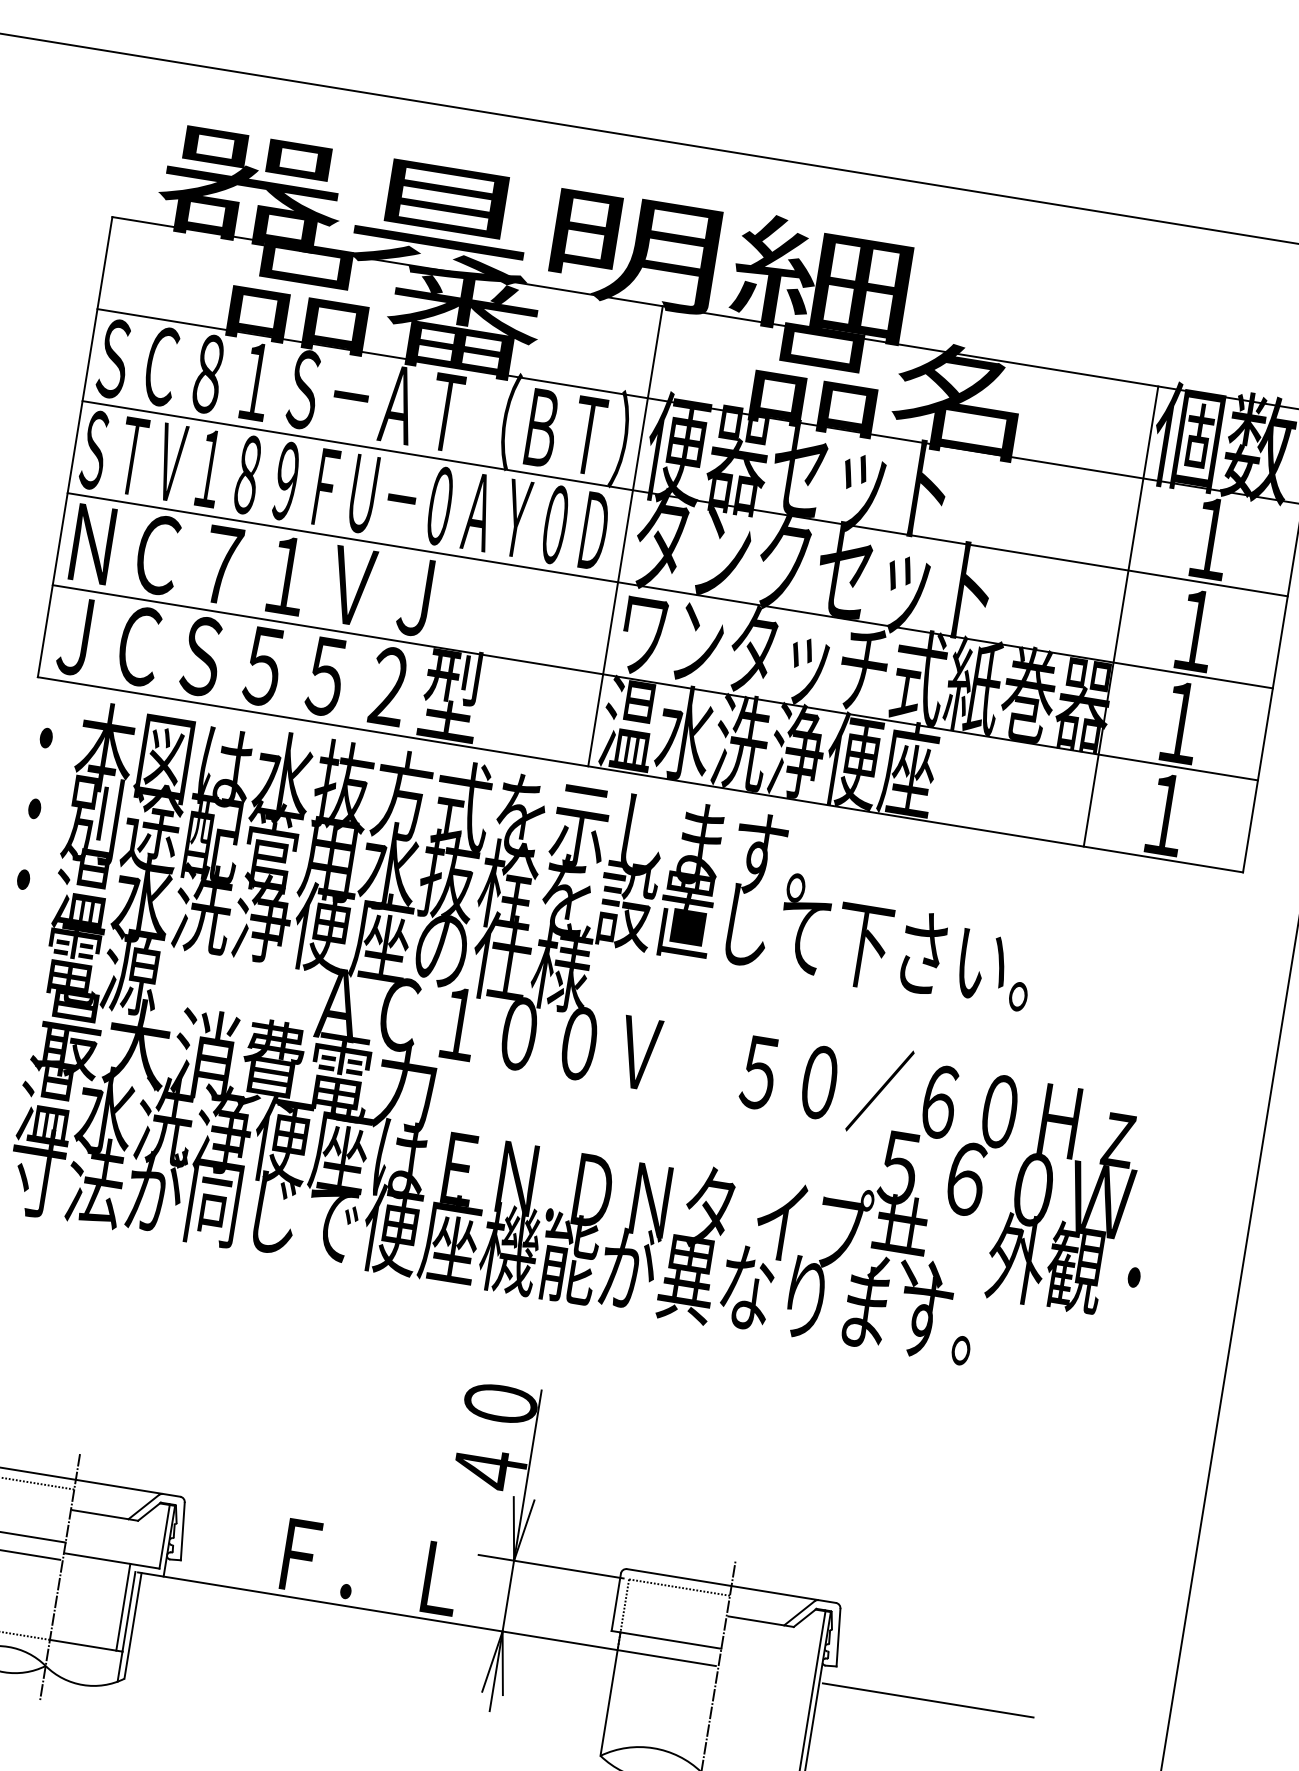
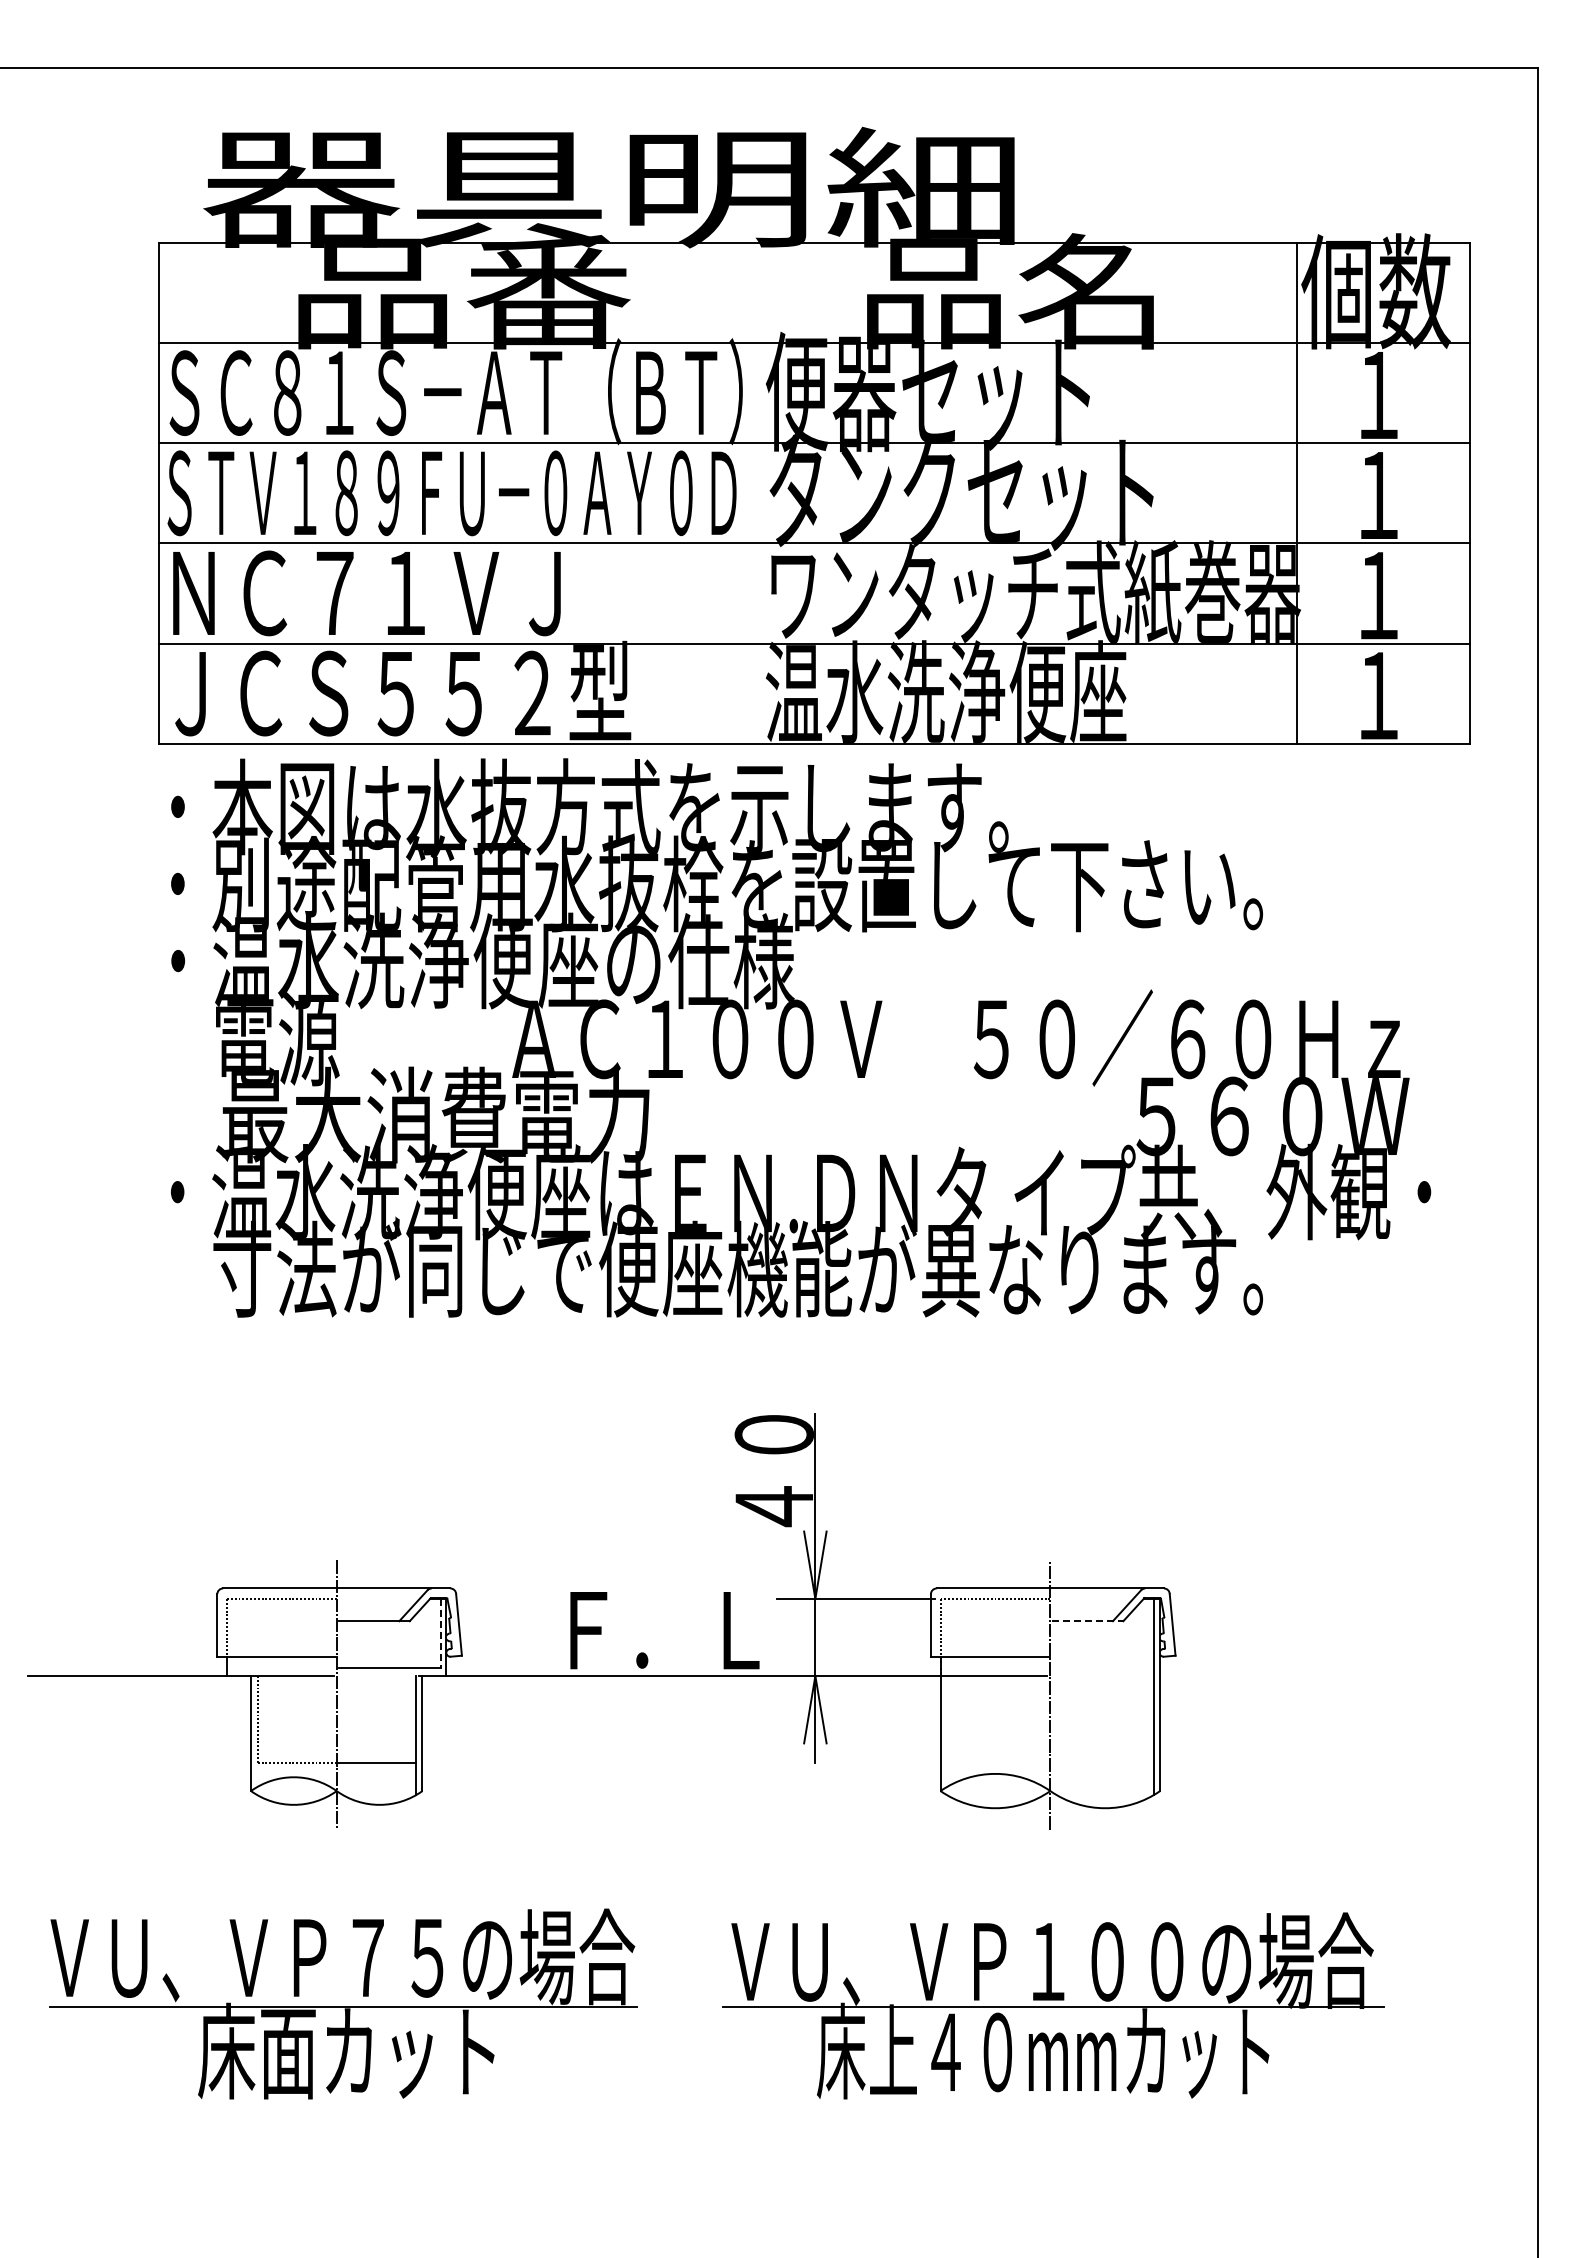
line: (625, 536) -> (757, 493), removed
line: (164, 1536) -> (440, 1633), solid -> dashed
line: (122, 1607) -> (408, 1715), removed
line: (760, 1621) -> (1087, 1621), solid -> dashed
line: (928, 1700) -> (1278, 1676), removed

